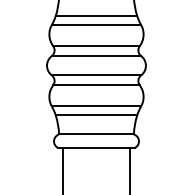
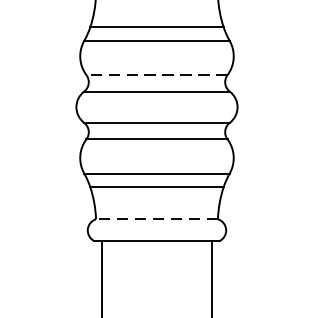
line: (96, 46) -> (157, 75), solid -> dashed
line: (96, 134) -> (157, 219), solid -> dashed

